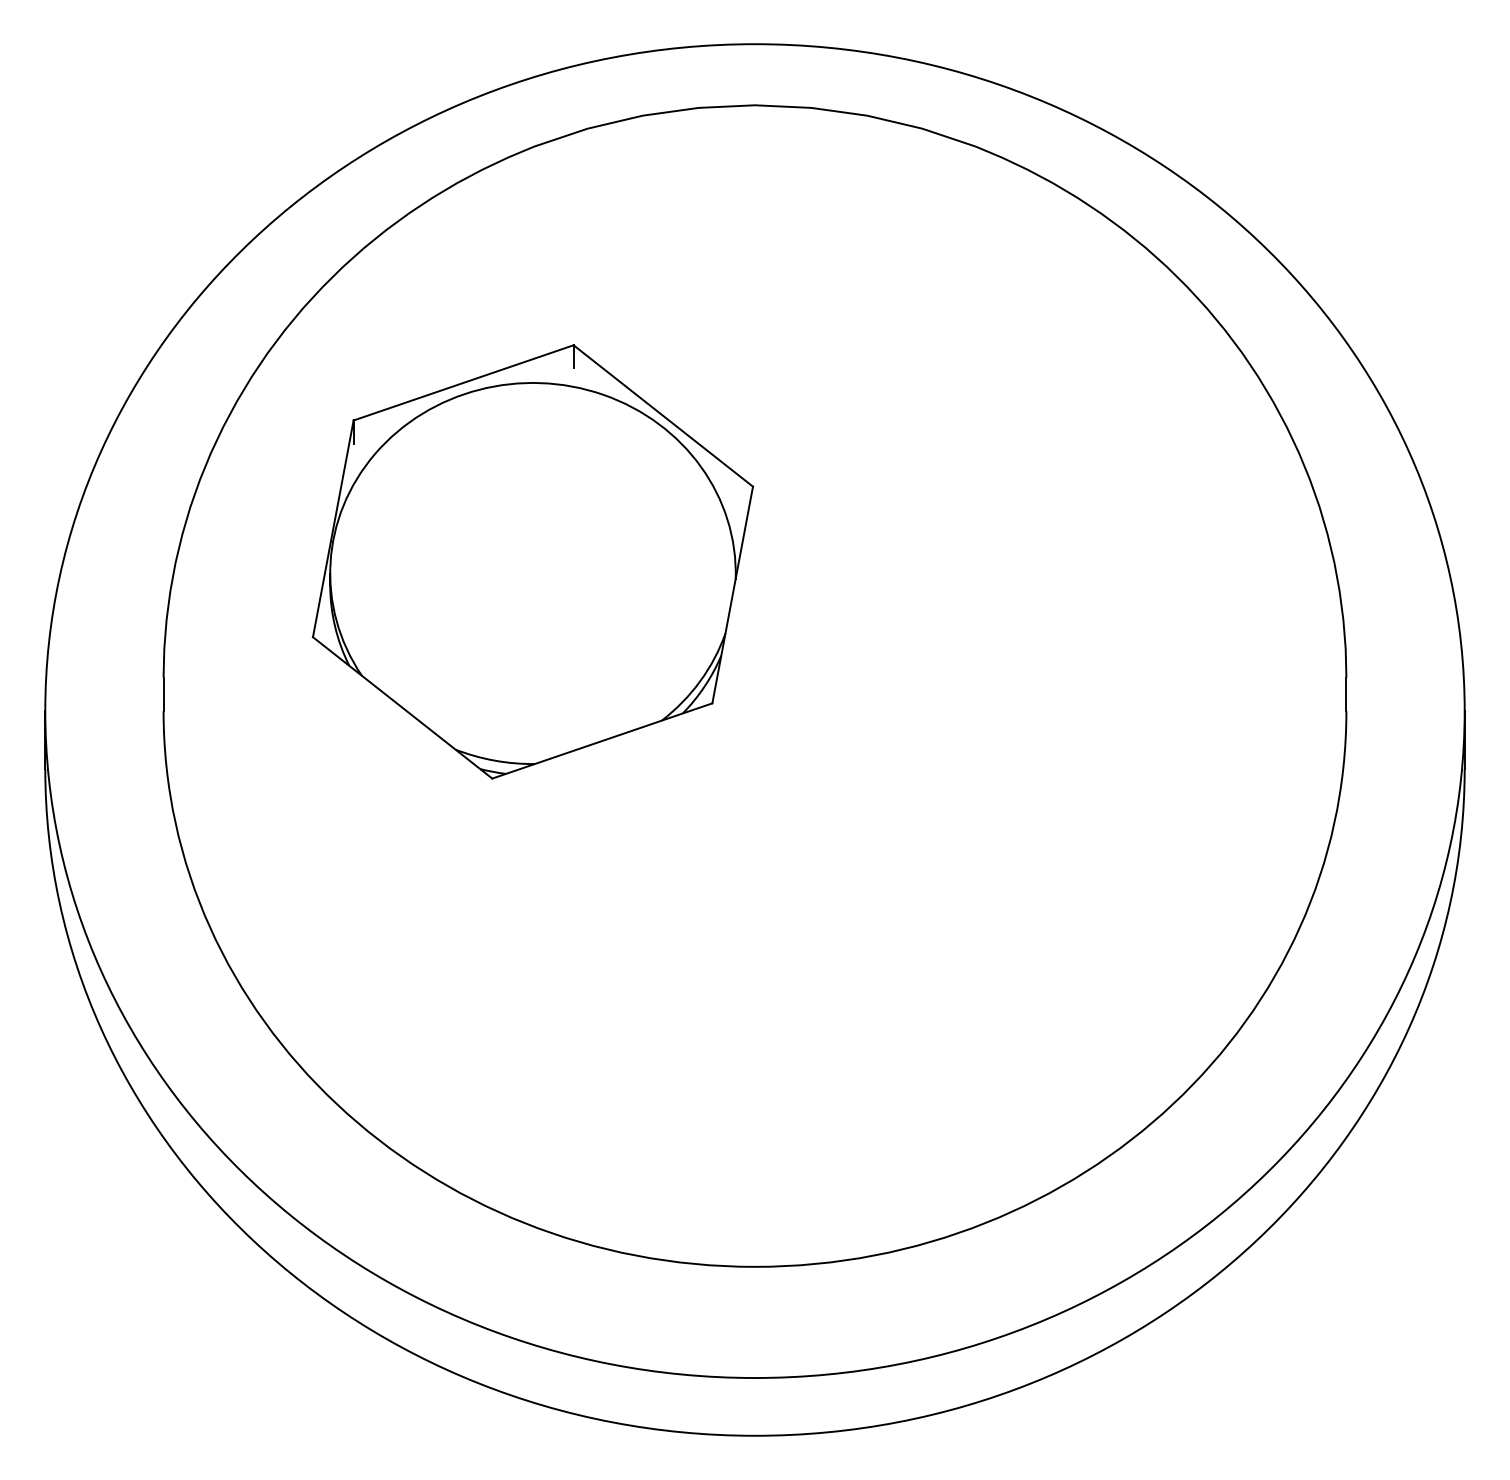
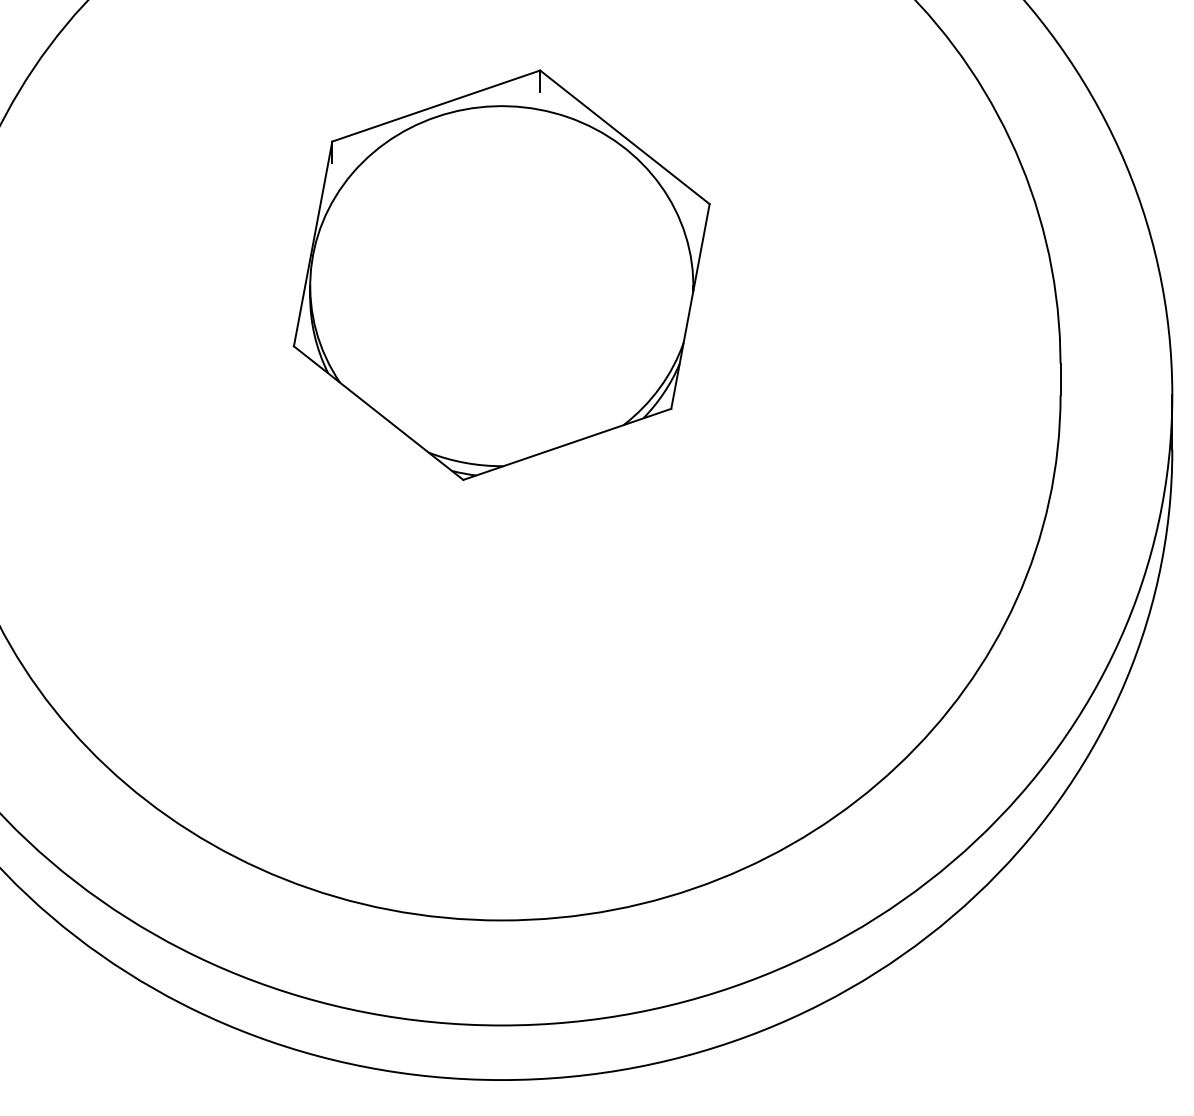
part: (532, 561) -> (501, 274), moved

